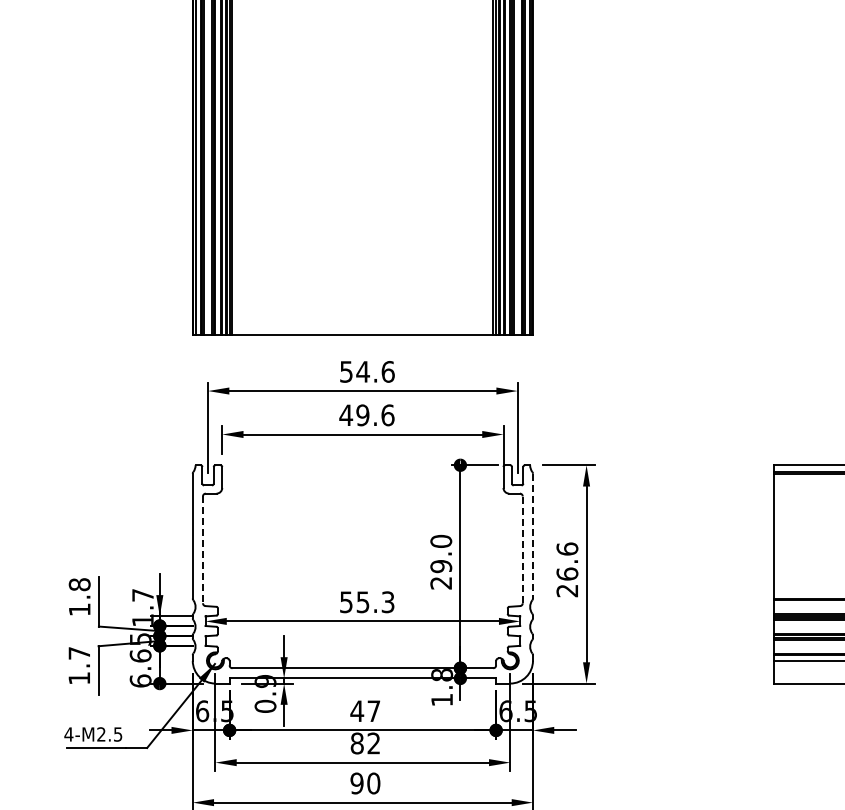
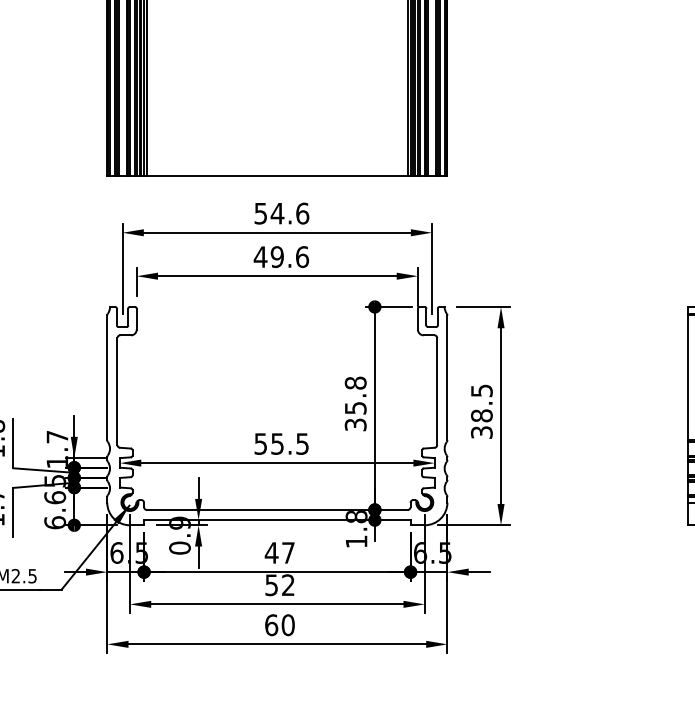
line: (532, 536) -> (446, 378), dashed -> solid
line: (522, 549) -> (436, 391), dashed -> solid
line: (202, 550) -> (116, 392), dashed -> solid
text: (441, 561) -> (355, 403), 29.0 -> 35.8
text: (567, 569) -> (481, 411), 26.6 -> 38.5
text: (388, 601) -> (302, 443), 55.3 -> 55.5
text: (356, 743) -> (270, 585), 82 -> 52
text: (356, 783) -> (270, 625), 90 -> 60

